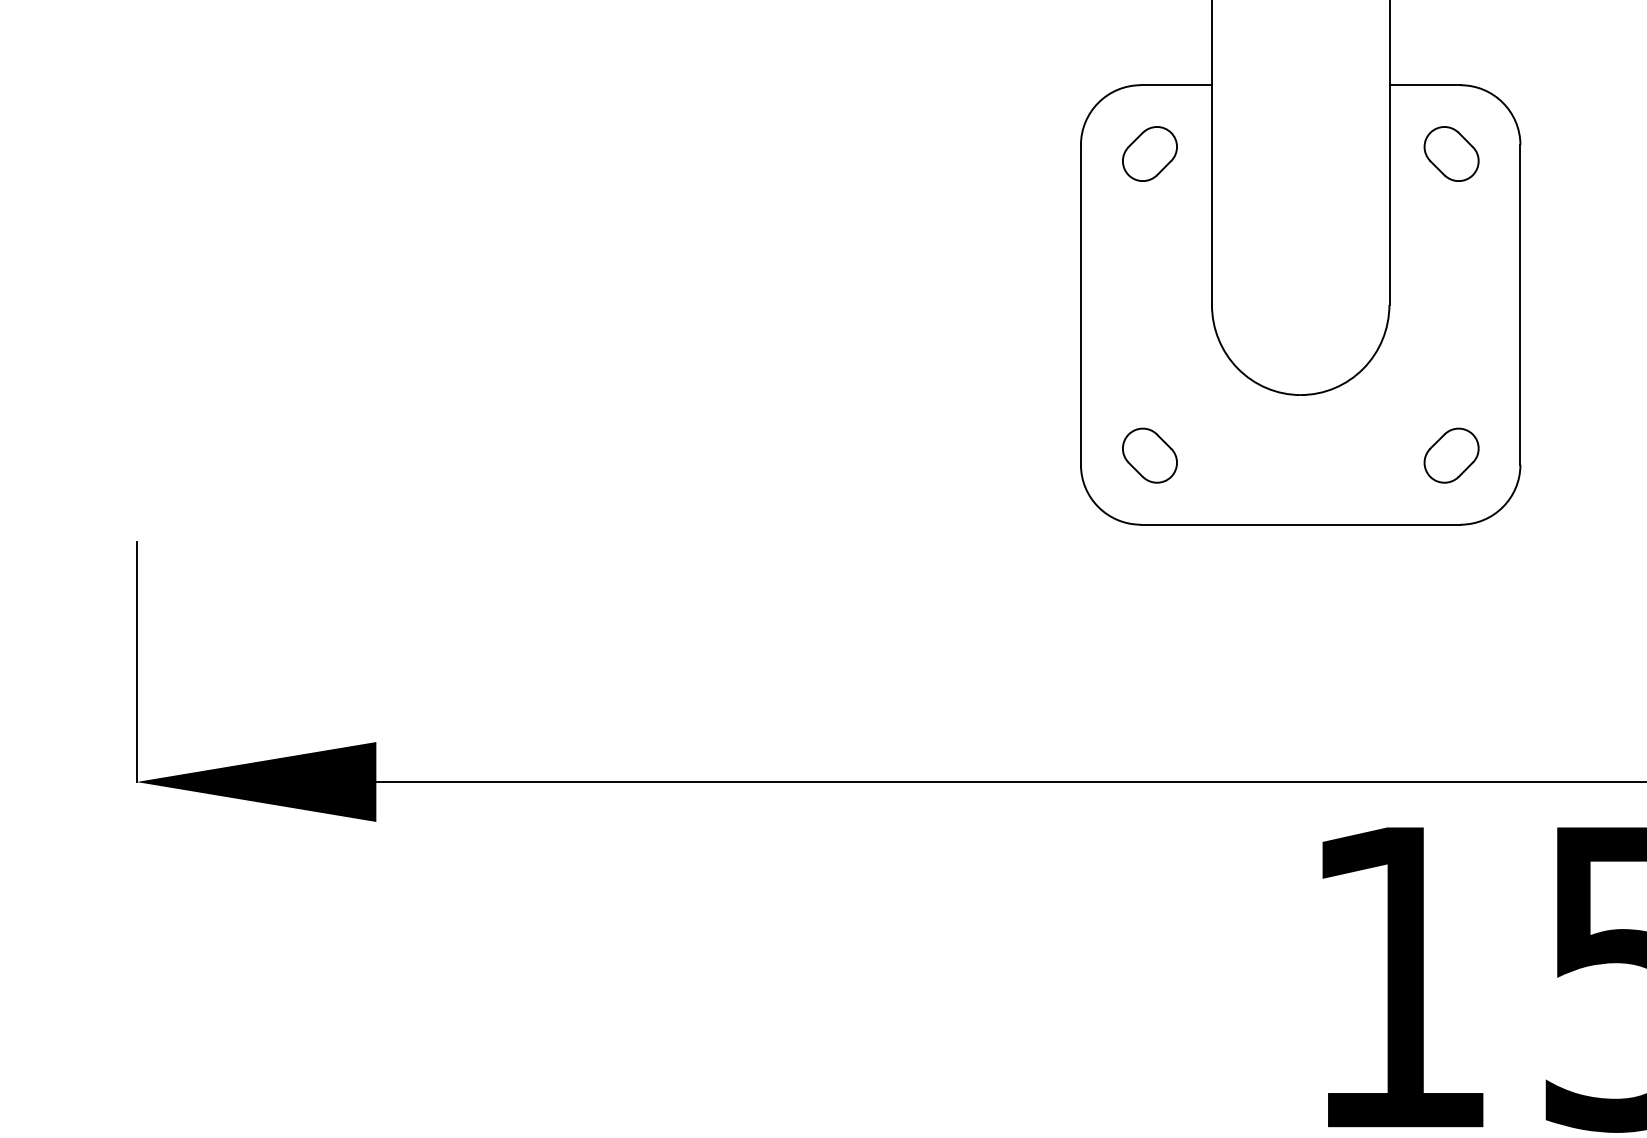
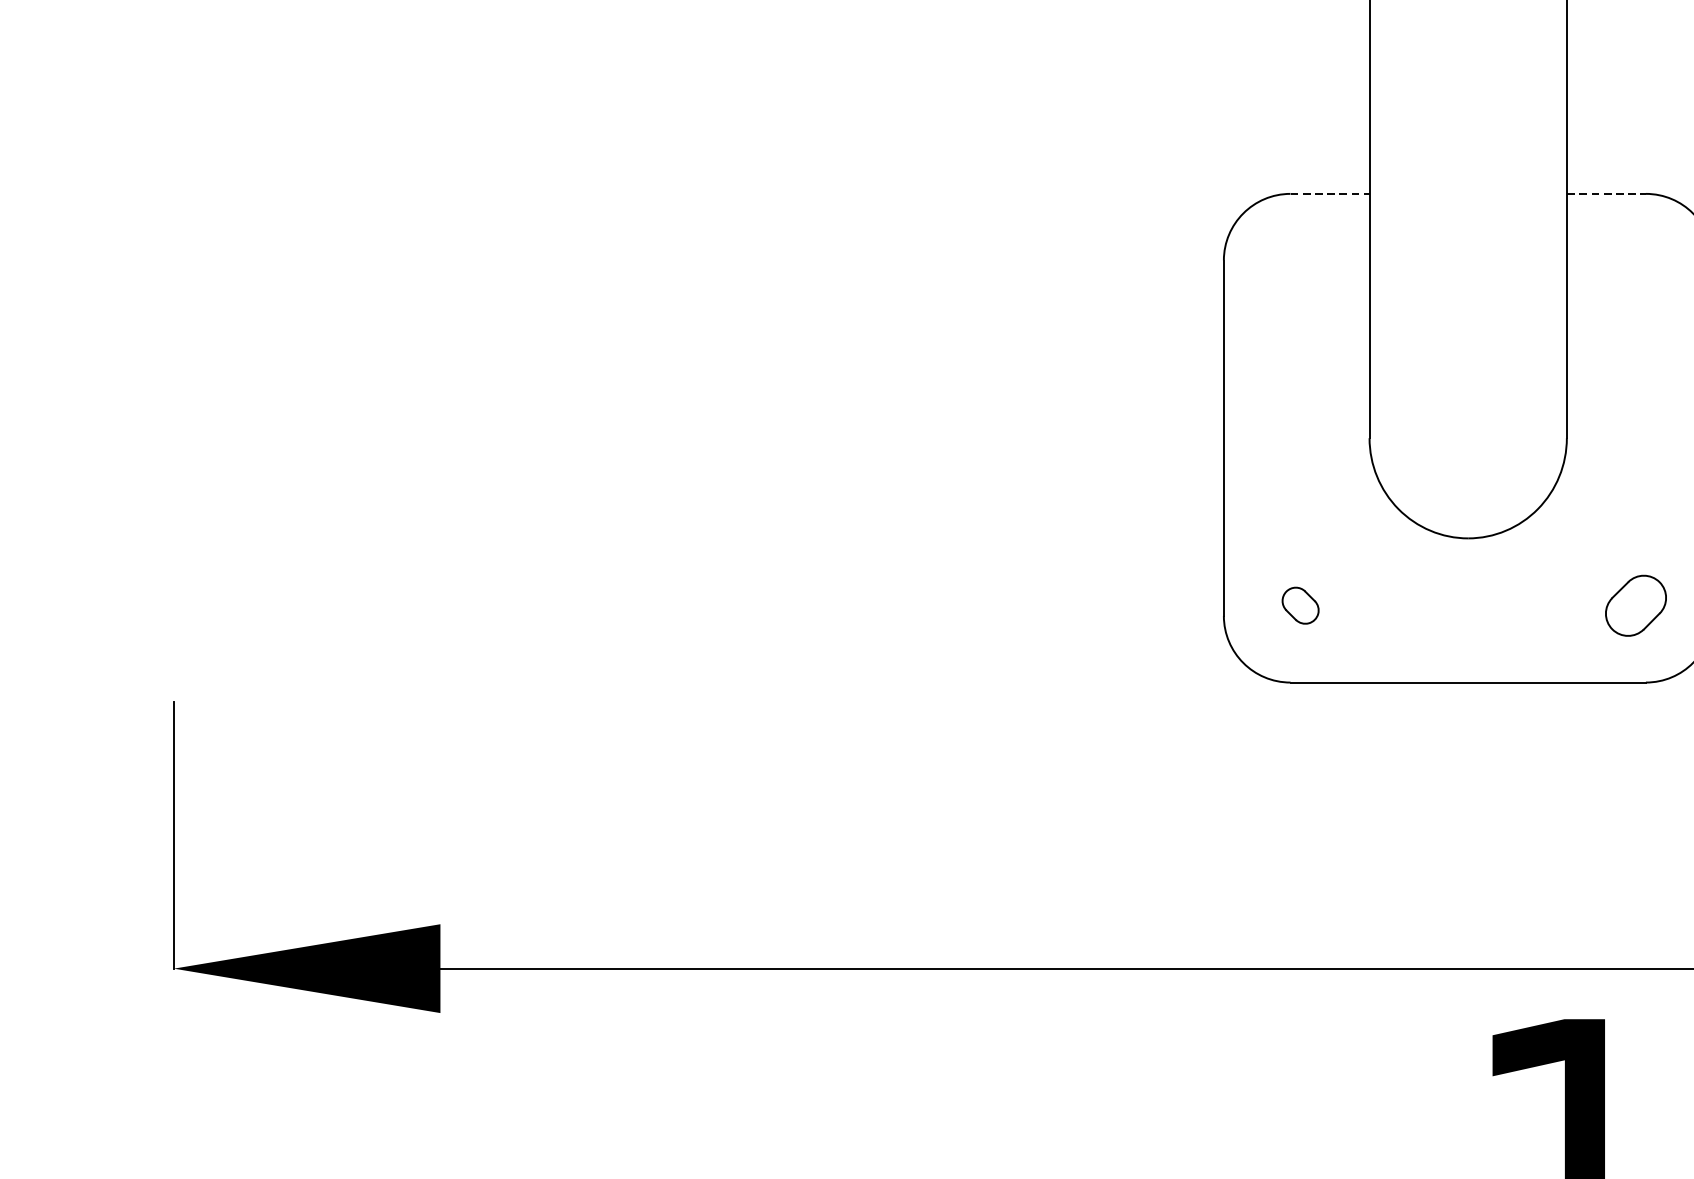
line: (1176, 85) -> (1330, 194), solid -> dashed
line: (1425, 85) -> (1606, 194), solid -> dashed
part: (1149, 153) -> (1300, 269), removed
part: (1451, 153) -> (1635, 269), removed
part: (1149, 455) -> (1300, 605), size x0.6

